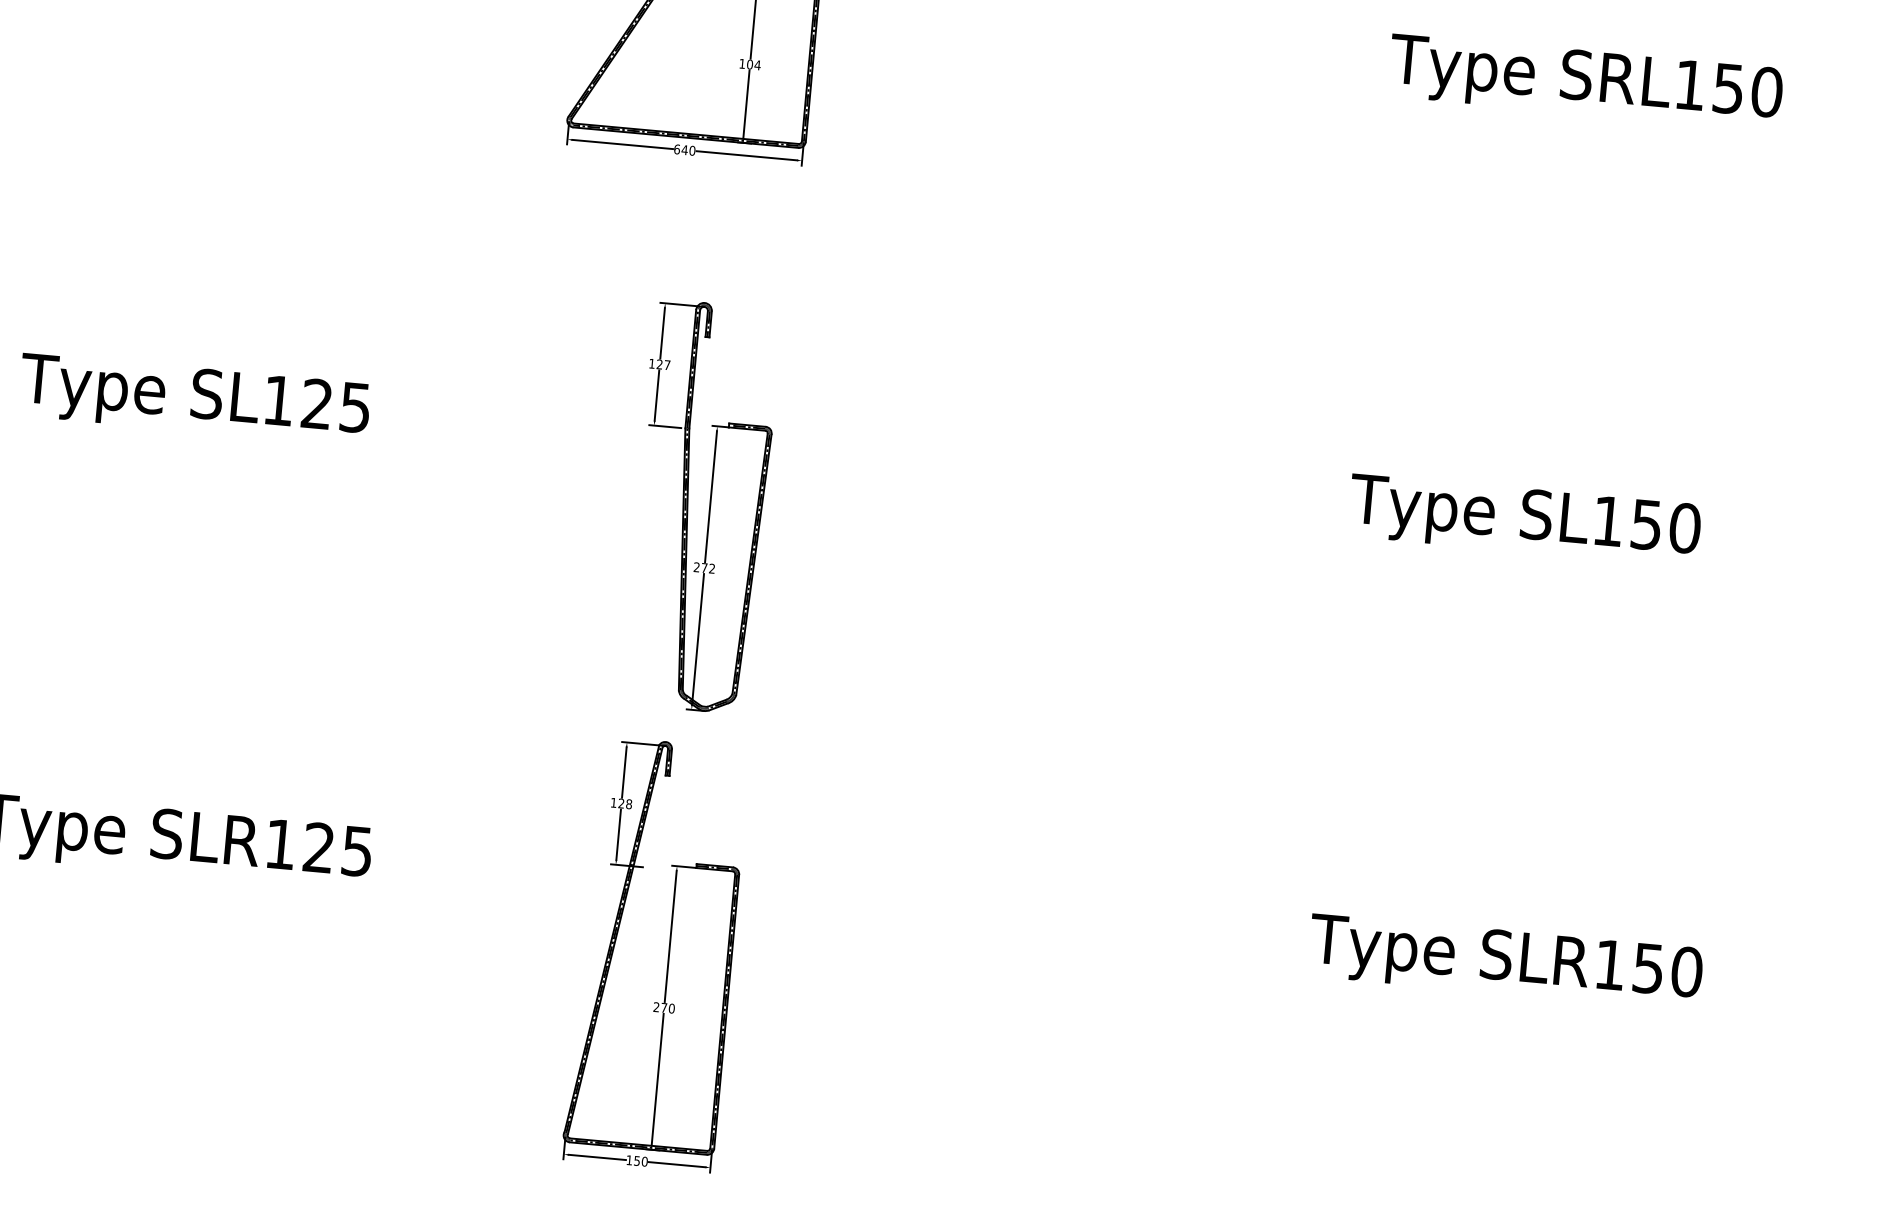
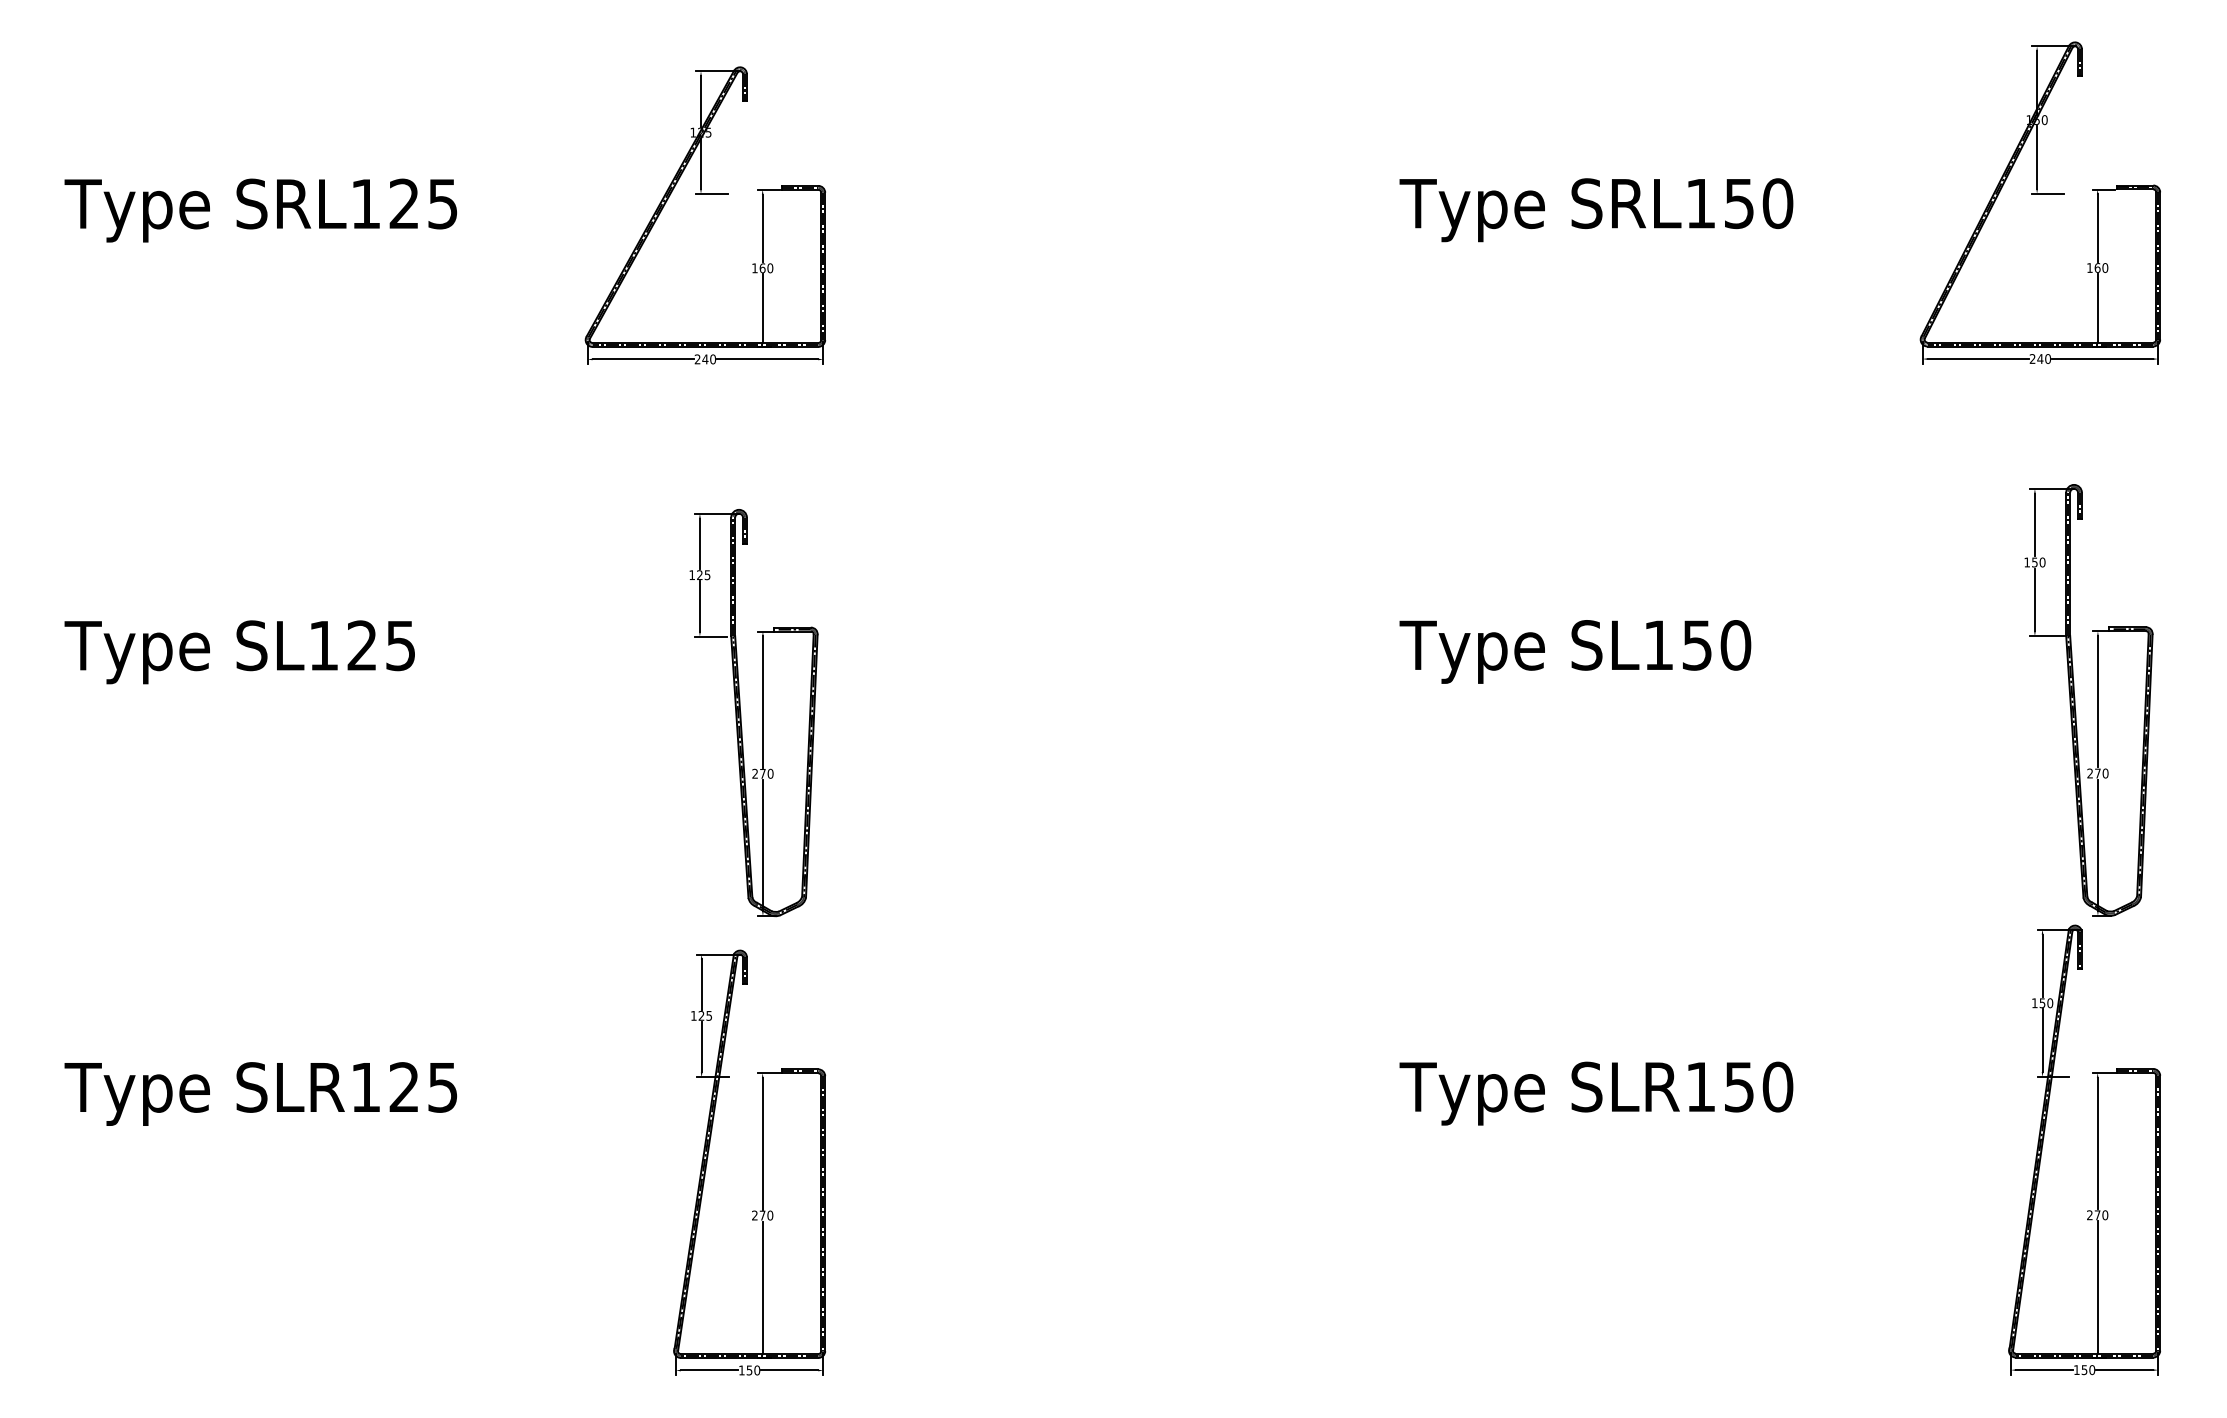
text: (753, 65) -> (766, 268), 104 -> 160
text: (676, 149) -> (697, 359), 640 -> 240
text: (667, 365) -> (707, 575), 127 -> 125
text: (712, 568) -> (770, 773), 272 -> 270
text: (629, 803) -> (709, 1015), 128 -> 125

